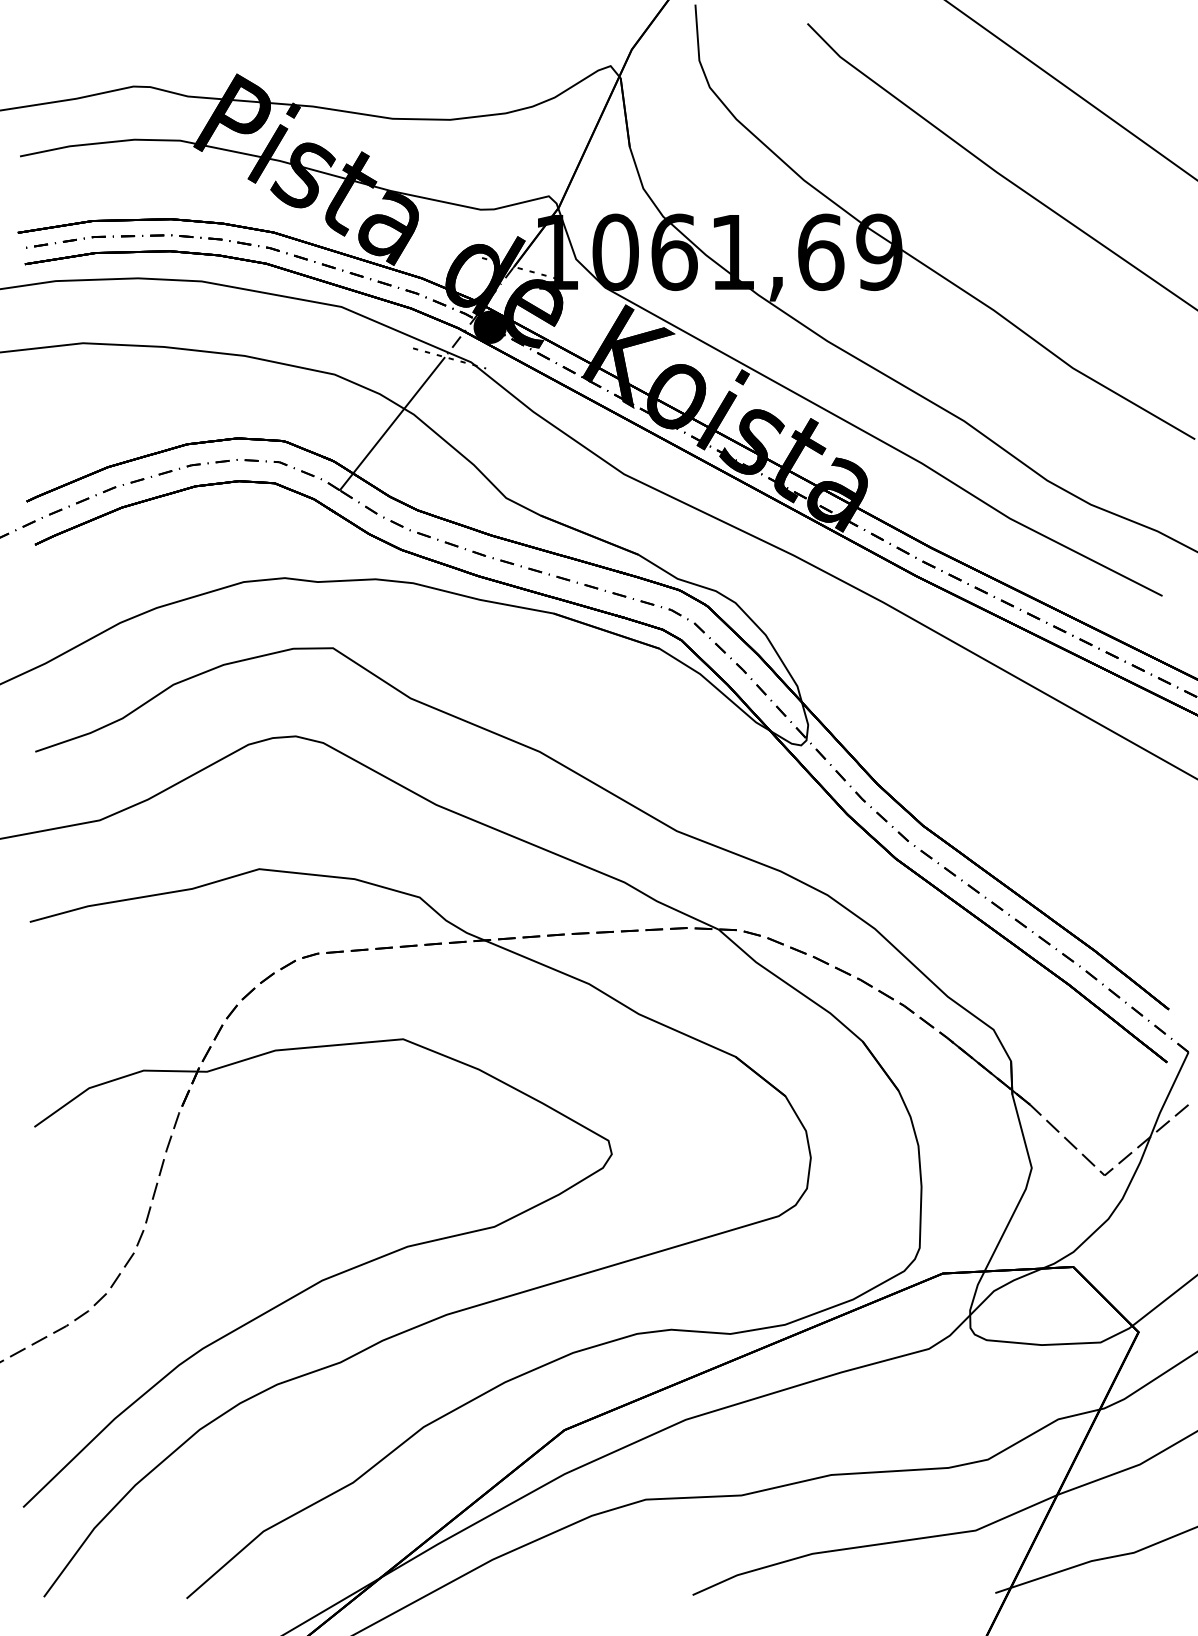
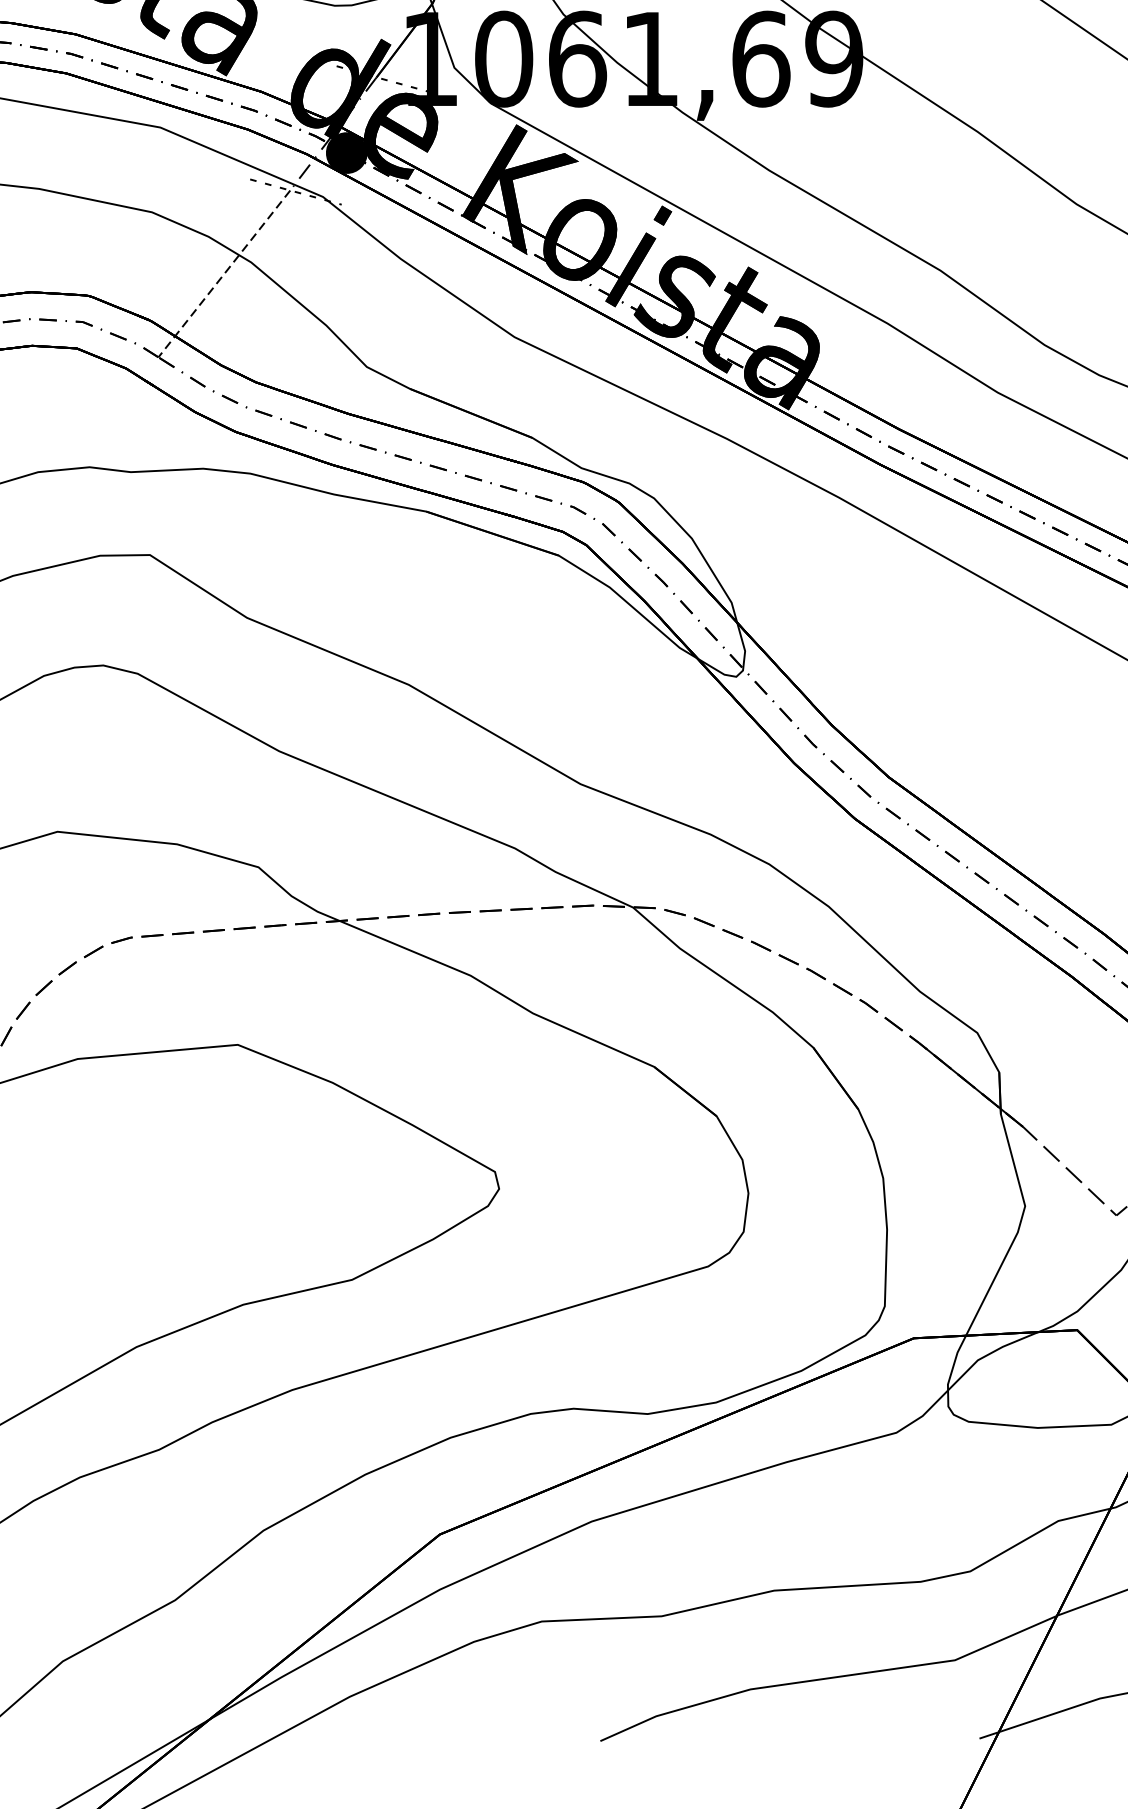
line: (392, 423) -> (224, 273), solid -> dashed

